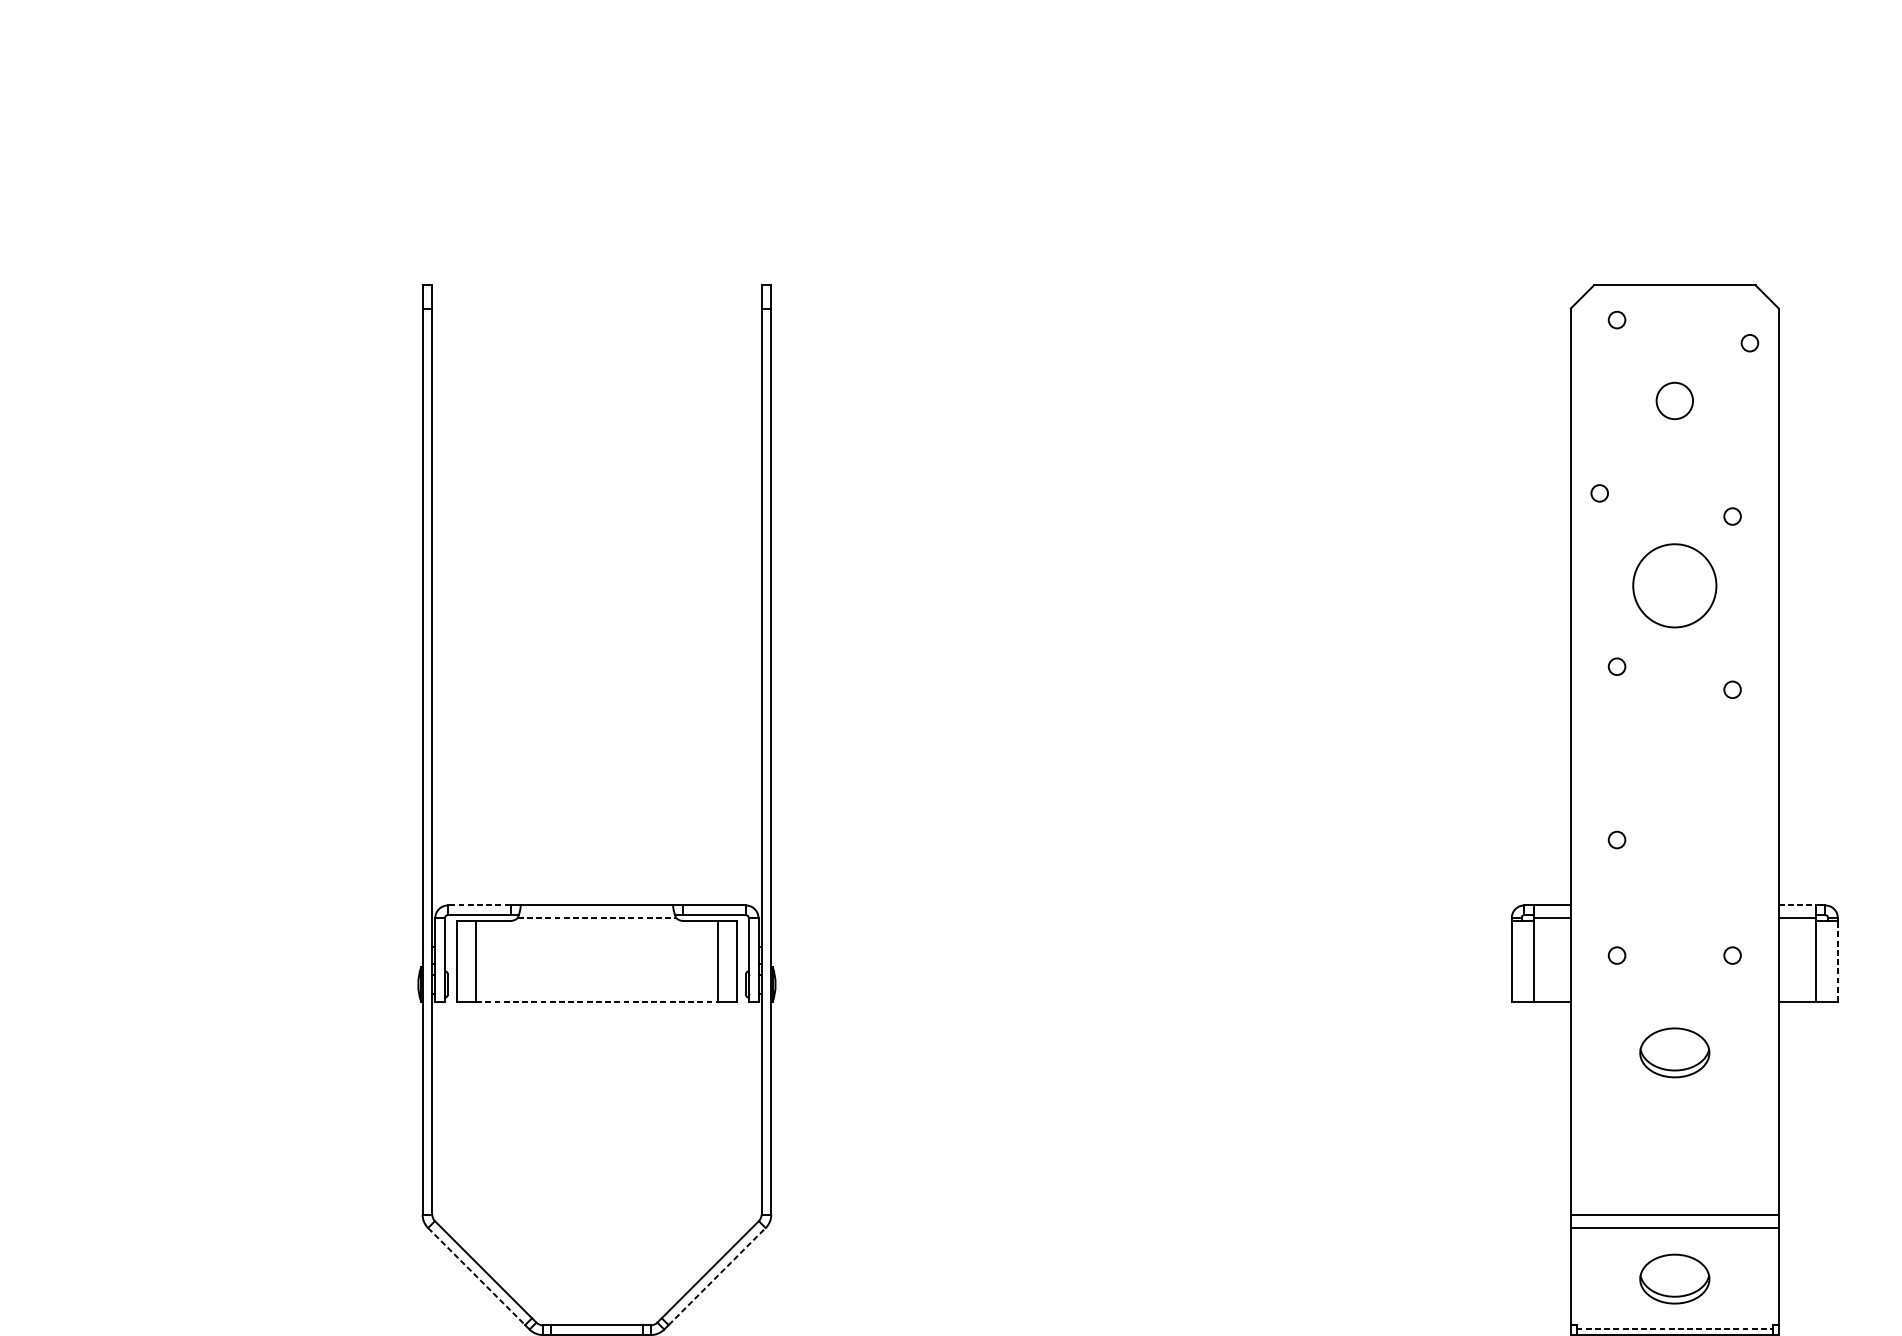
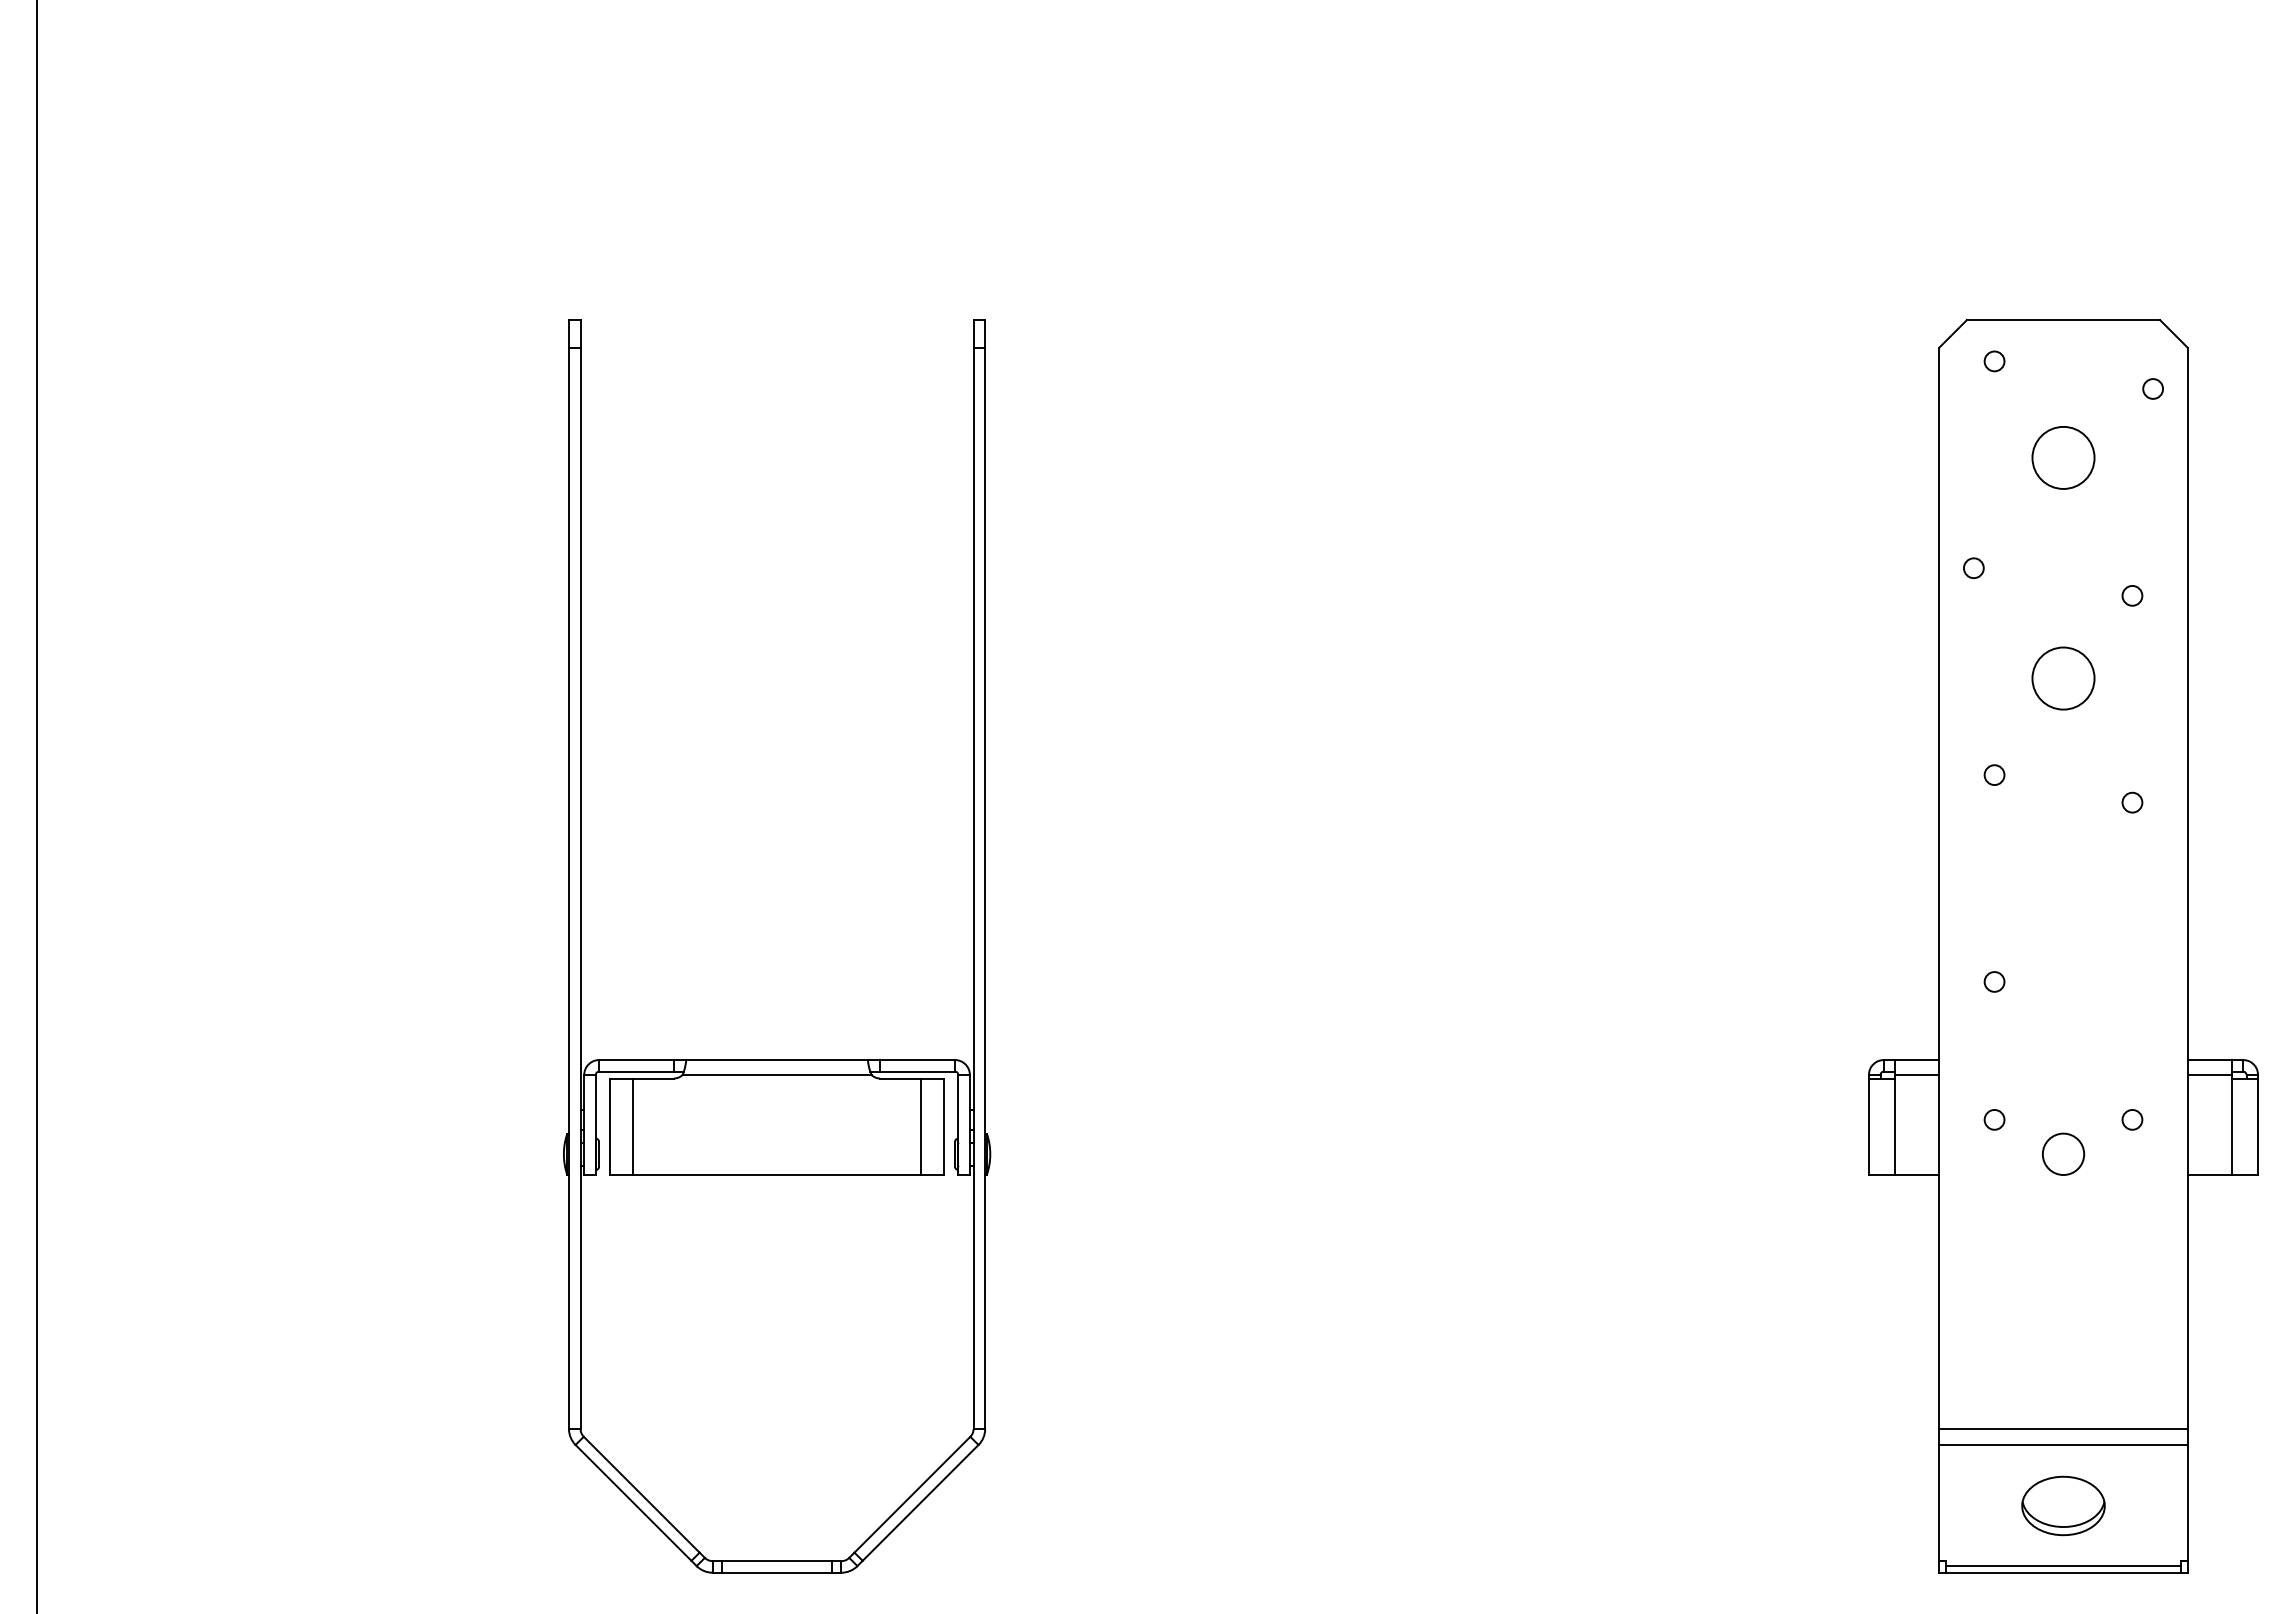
circle: (1674, 400) -> (2063, 457), size x1.43
circle: (1674, 585) -> (2063, 678), size x0.62
line: (479, 905) -> (636, 1060), dashed -> solid
line: (1797, 905) -> (2210, 1060), dashed -> solid
line: (597, 918) -> (777, 1075), dashed -> solid
line: (1838, 961) -> (2258, 1126), dashed -> solid
circle: (1674, 983) -> (2063, 1153), added
line: (597, 1002) -> (777, 1175), dashed -> solid
part: (1674, 1052) -> (2063, 1235), removed
line: (476, 1276) -> (633, 1502), dashed -> solid
line: (717, 1276) -> (920, 1502), dashed -> solid
line: (1674, 1329) -> (2063, 1566), dashed -> solid

